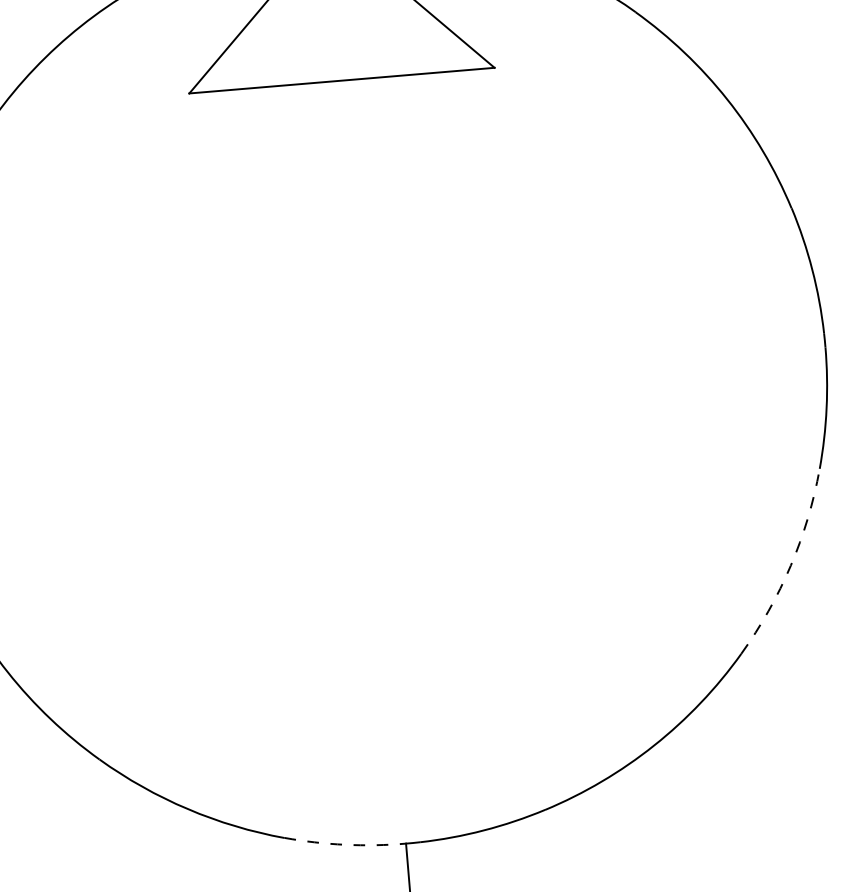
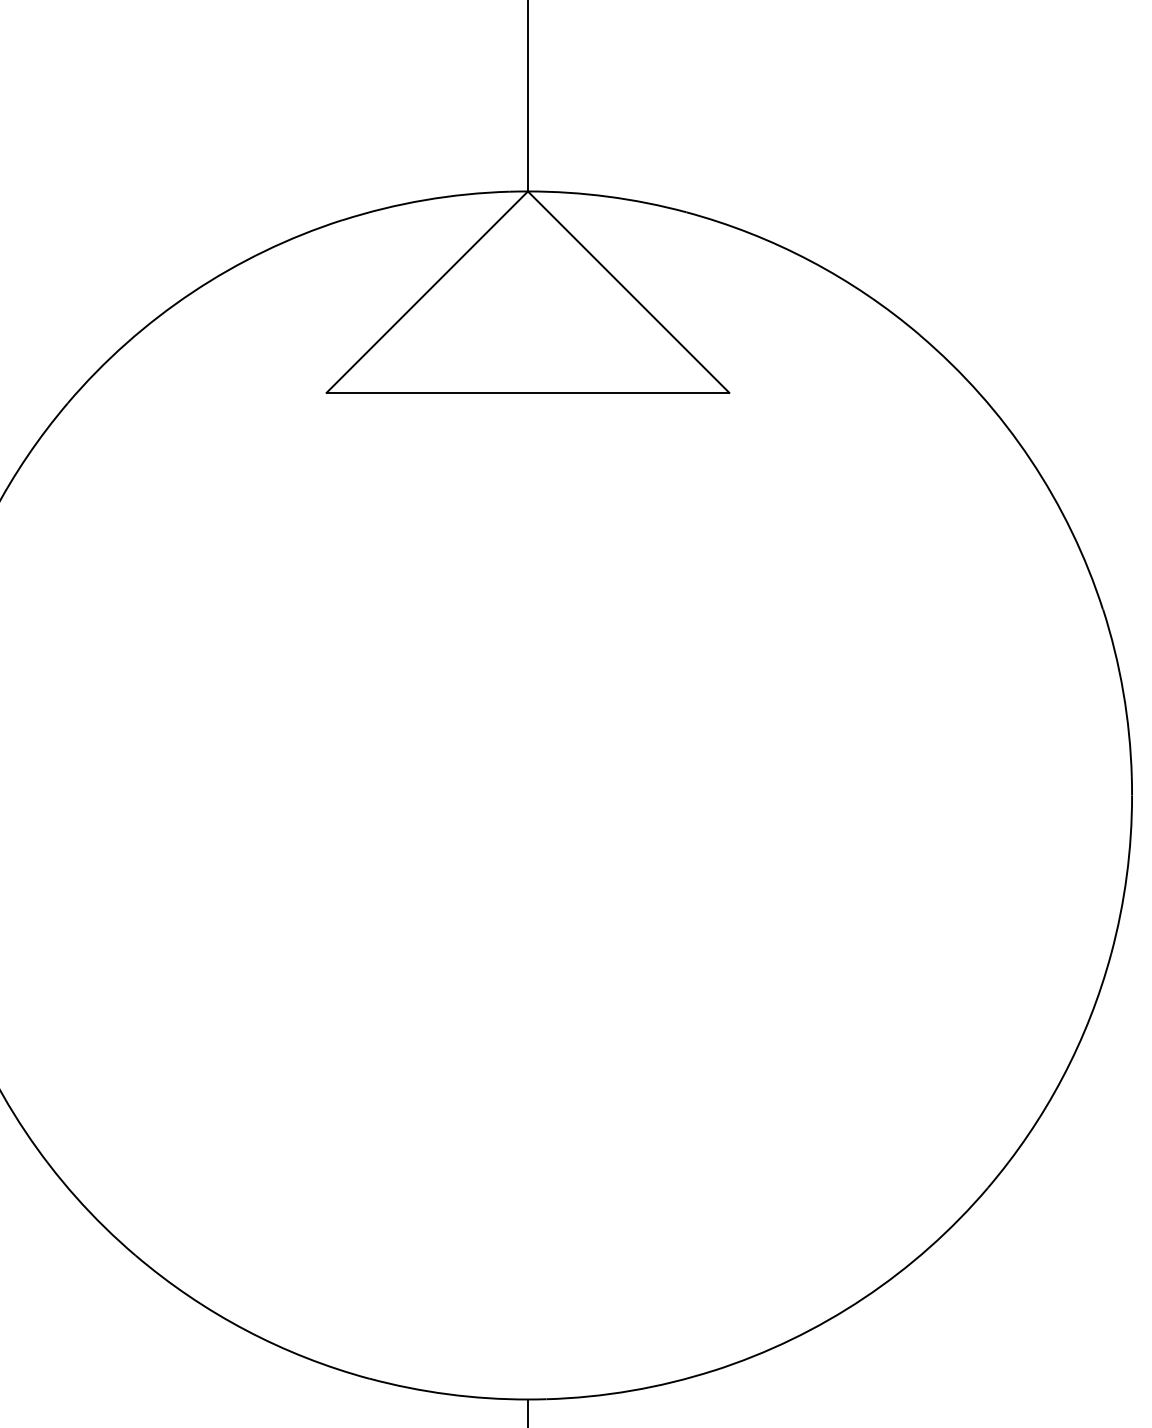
arc: (790, 565) -> (1062, 1077), dashed -> solid
arc: (344, 844) -> (447, 1394), dashed -> solid

